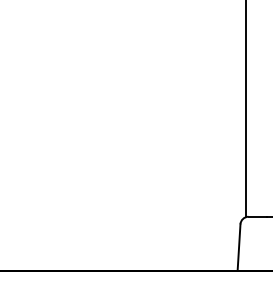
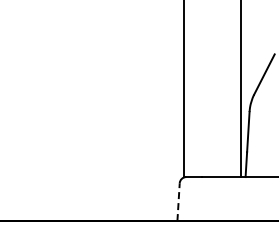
line: (238, 247) -> (178, 202), solid -> dashed

